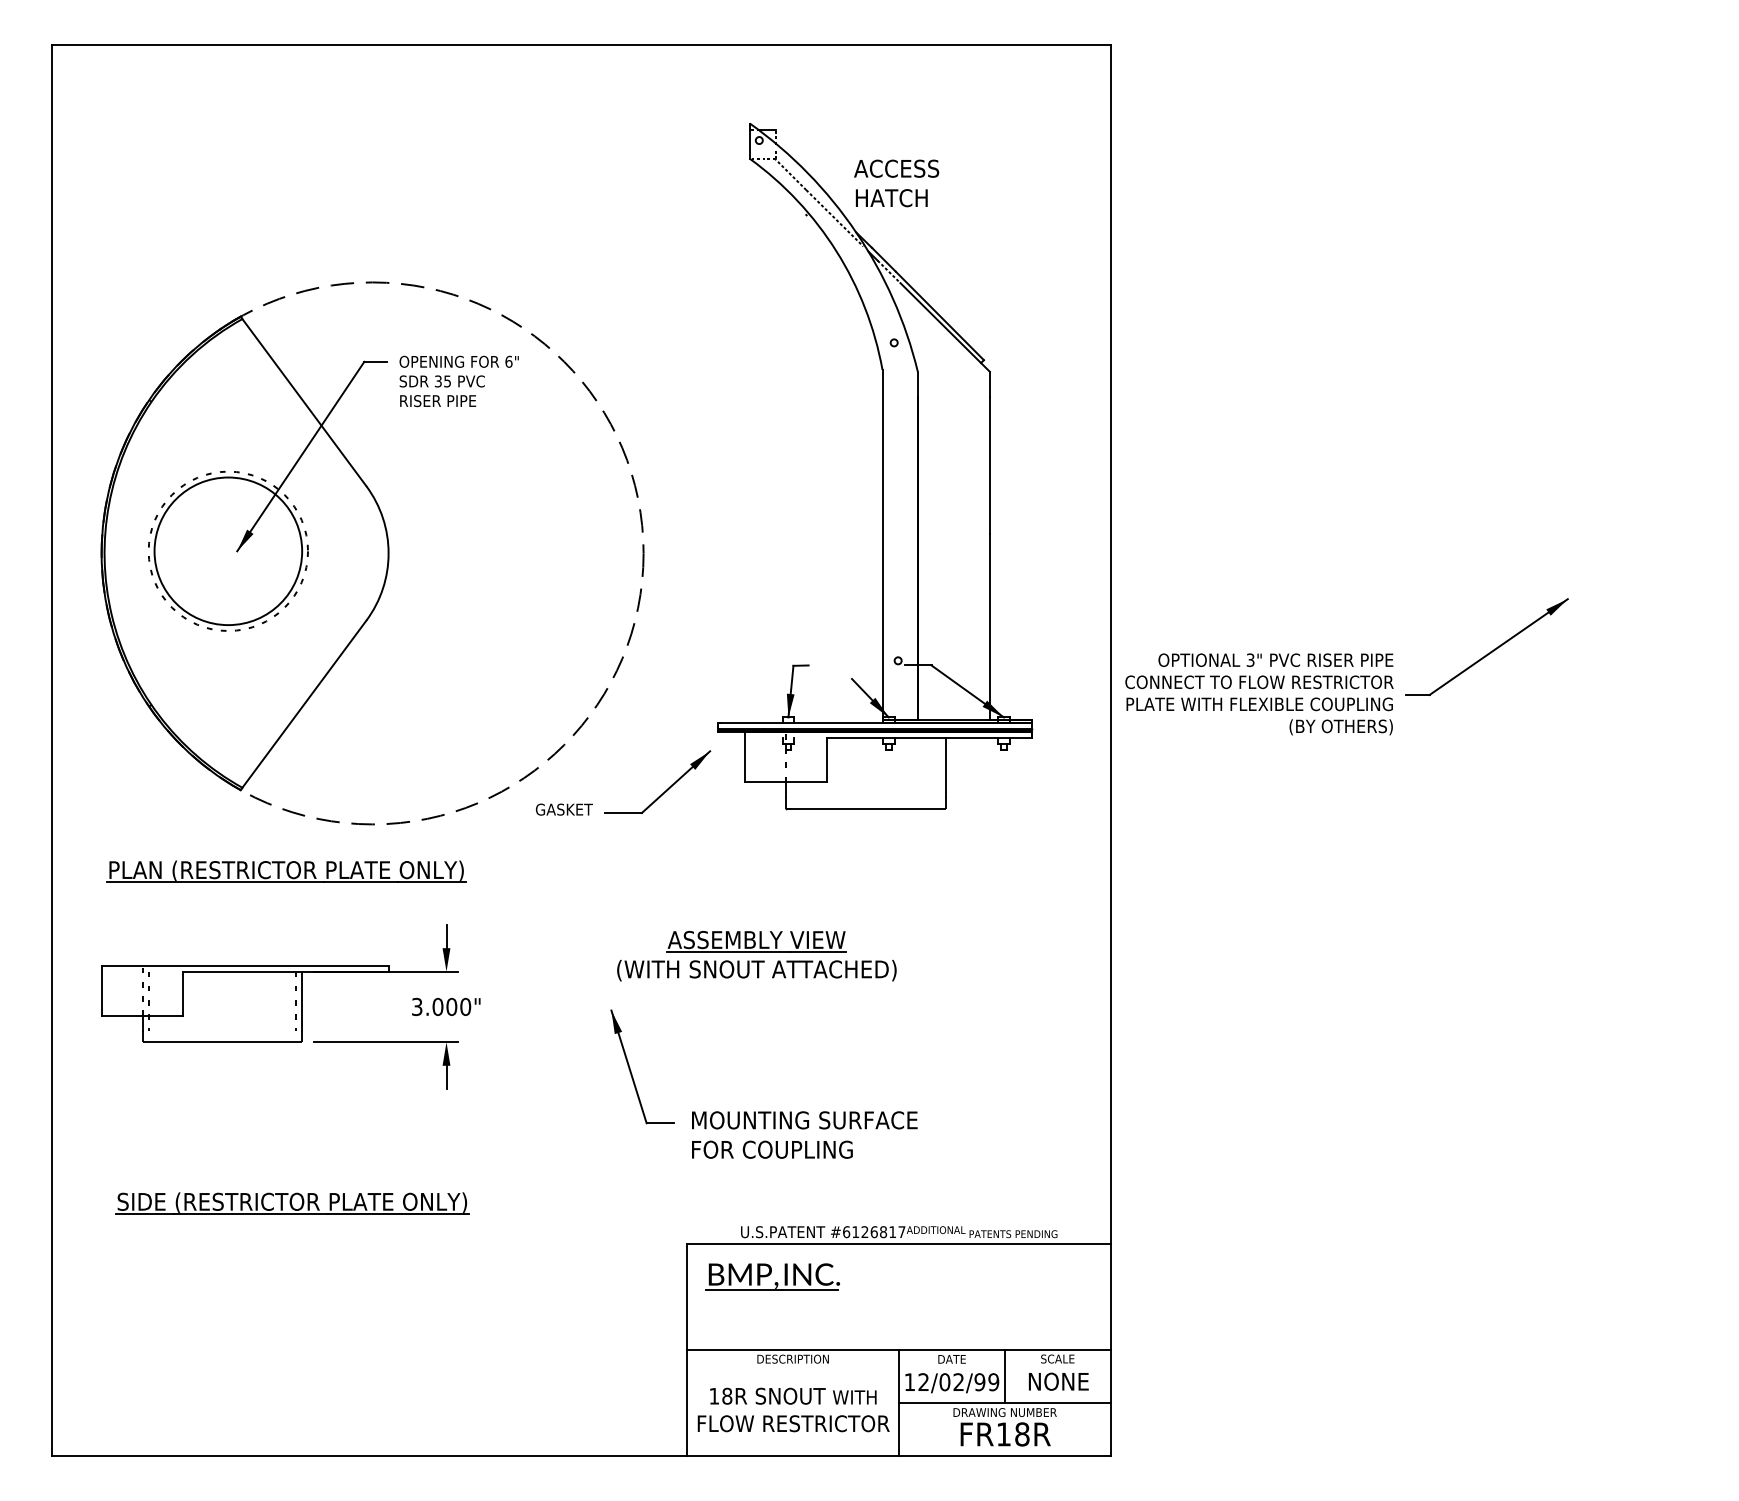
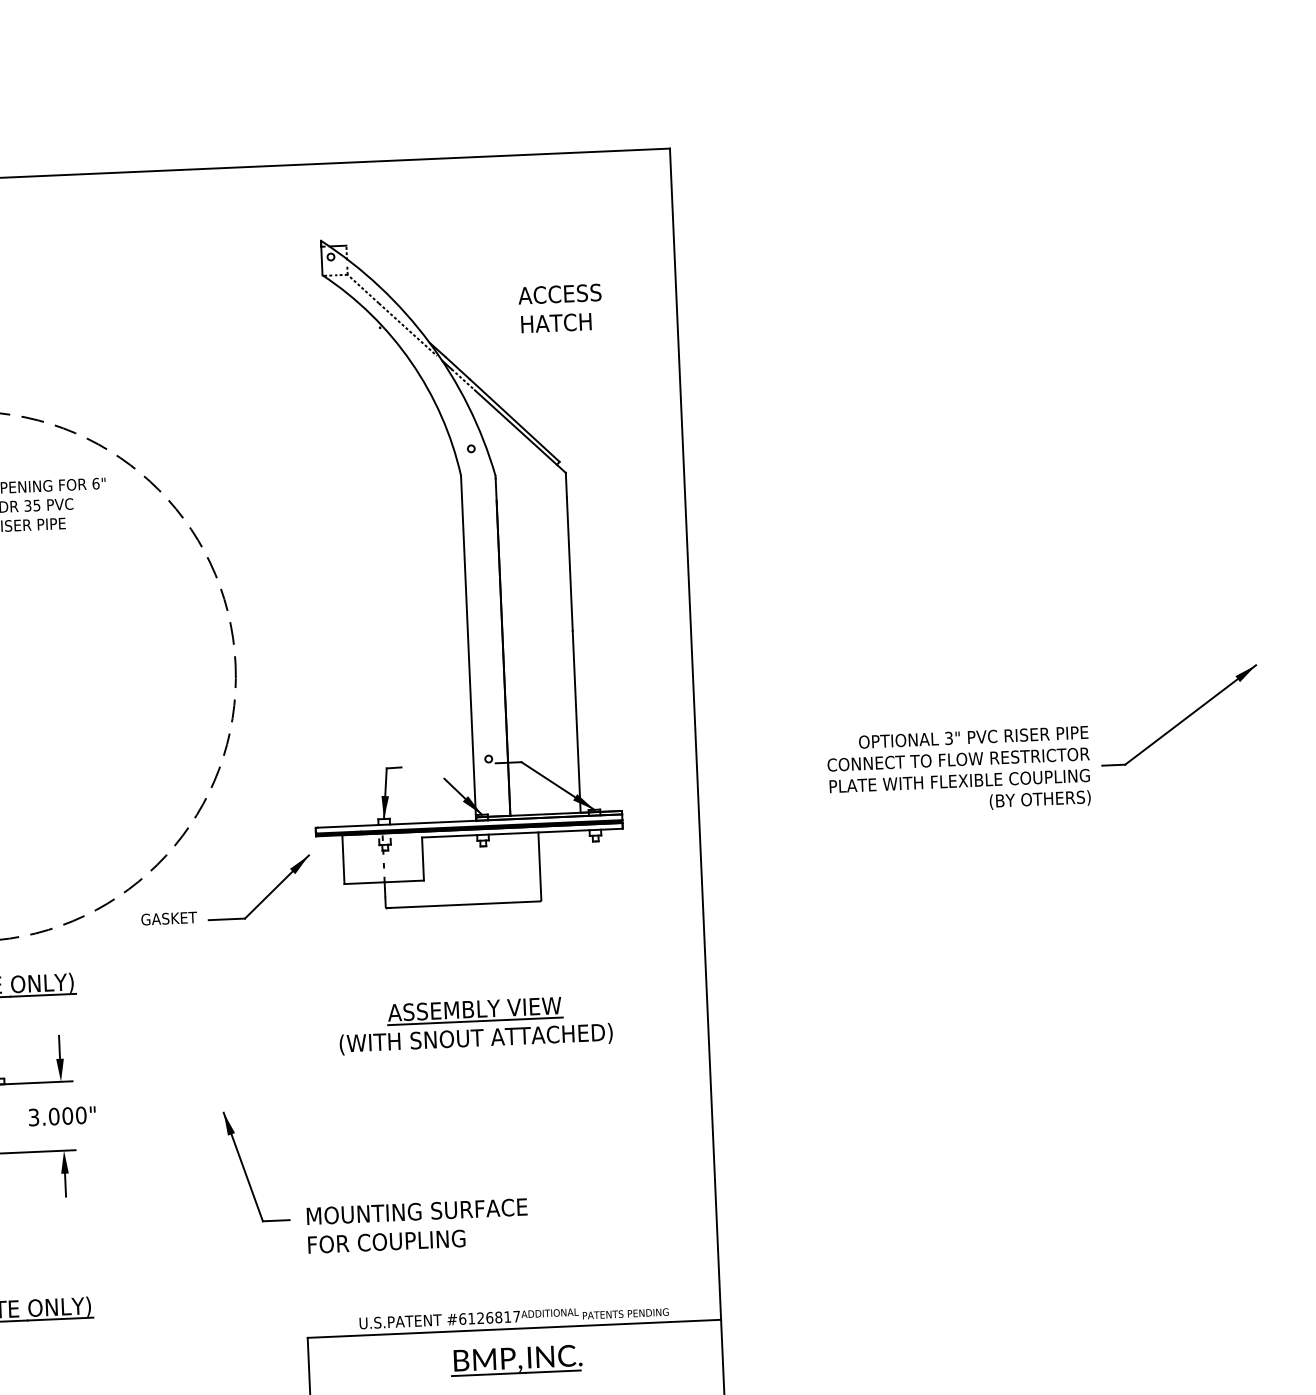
text: (896, 183) -> (560, 308), moved
part: (1346, 666) -> (1042, 740), moved
part: (756, 956) -> (475, 1025), moved
part: (772, 1276) -> (516, 1360), moved

